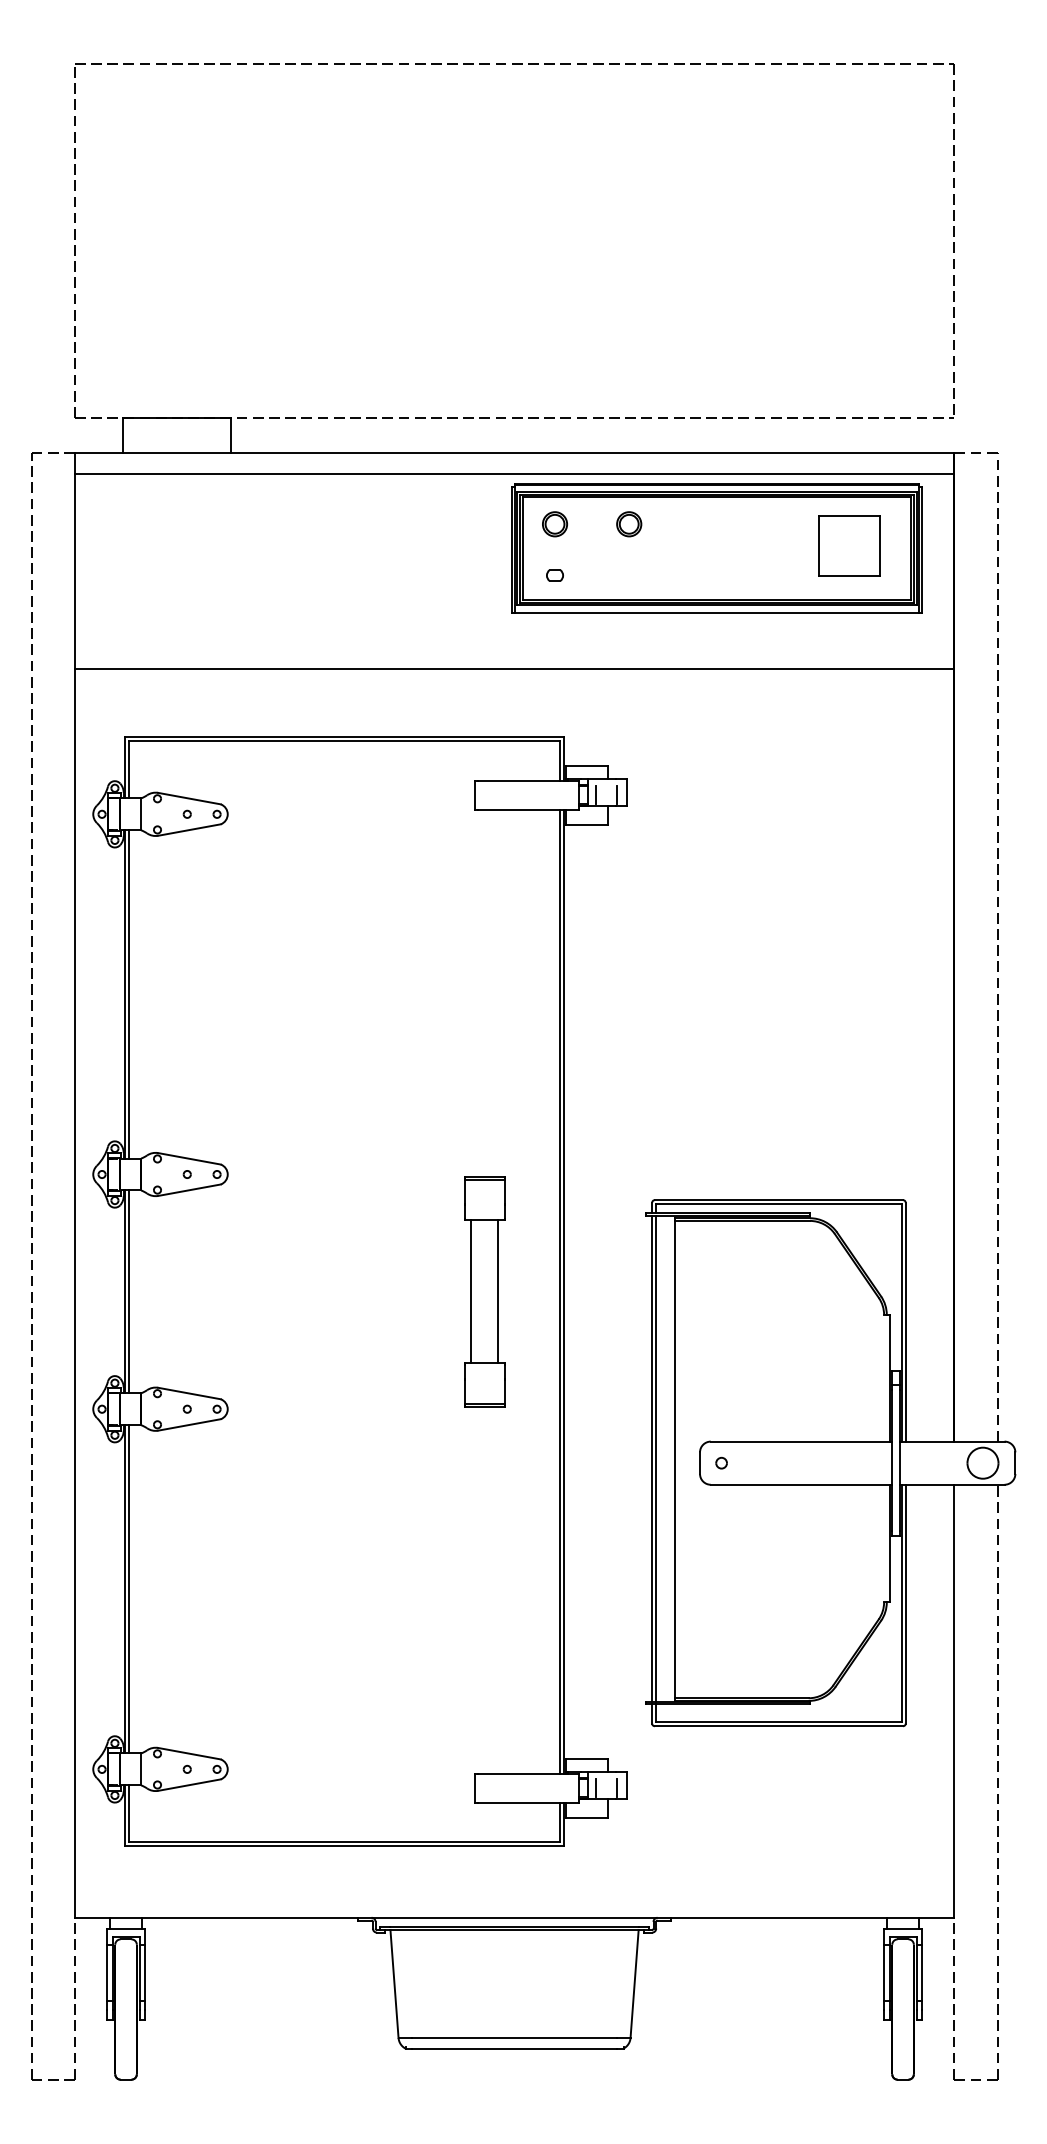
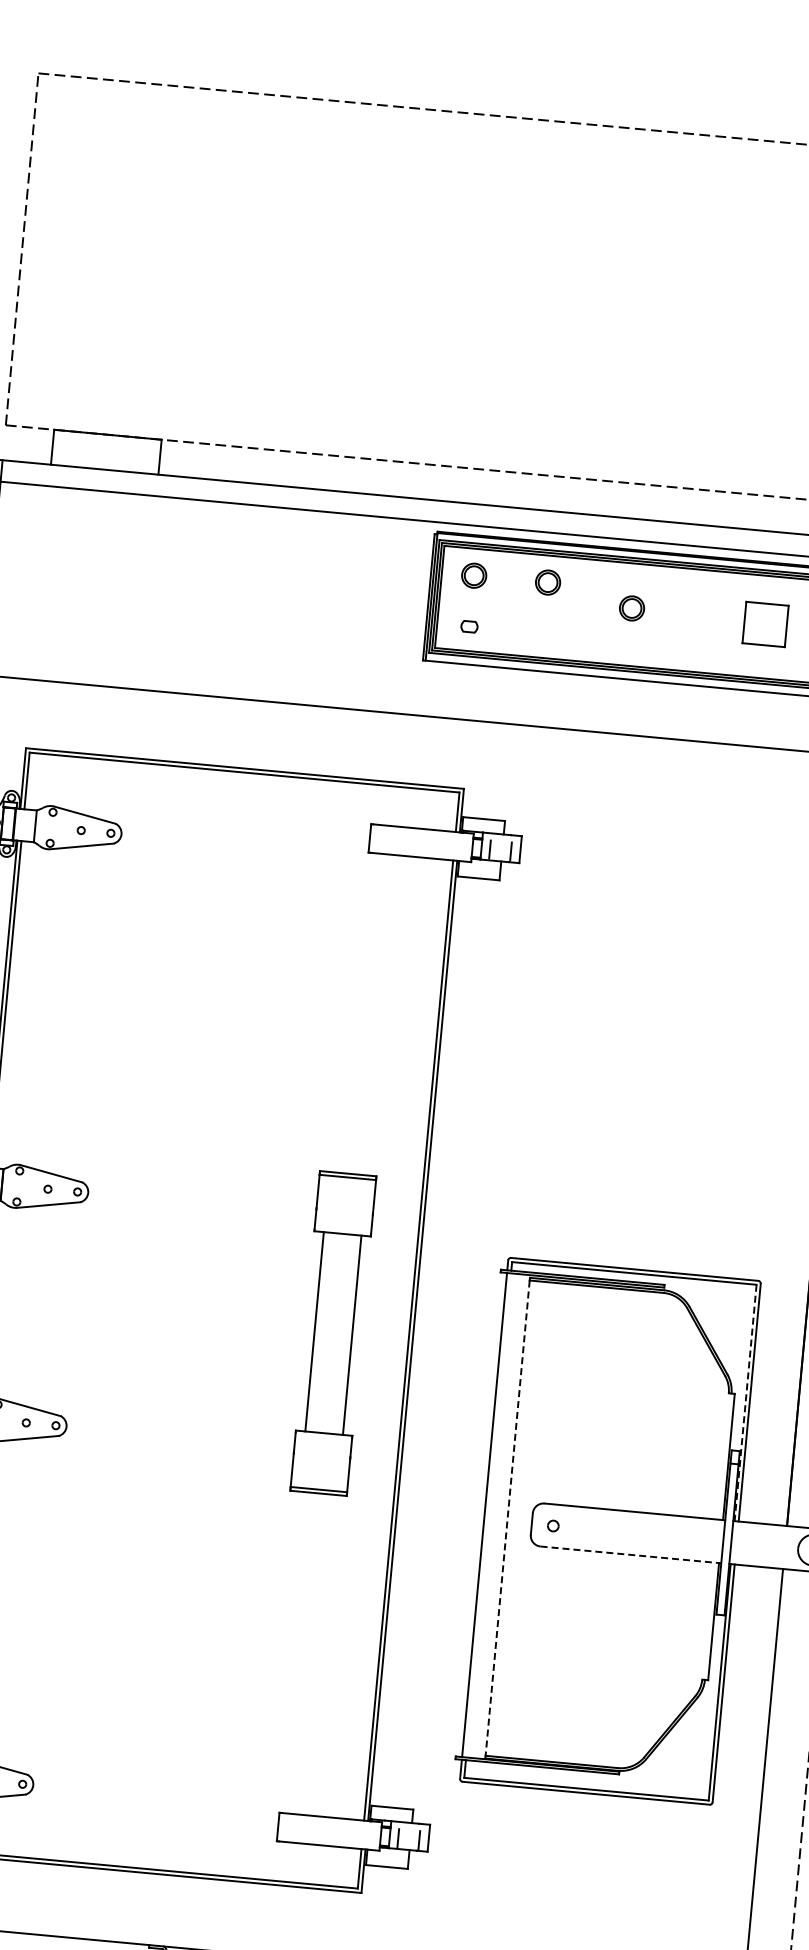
part: (715, 542) -> (632, 608), added
part: (849, 545) -> (765, 624), size x0.7
part: (484, 1291) -> (333, 1333), size x1.4
line: (901, 1322) -> (745, 1402), solid -> dashed
line: (656, 1458) -> (488, 1515), removed
line: (675, 1459) -> (507, 1518), solid -> dashed
line: (801, 1484) -> (630, 1554), solid -> dashed

